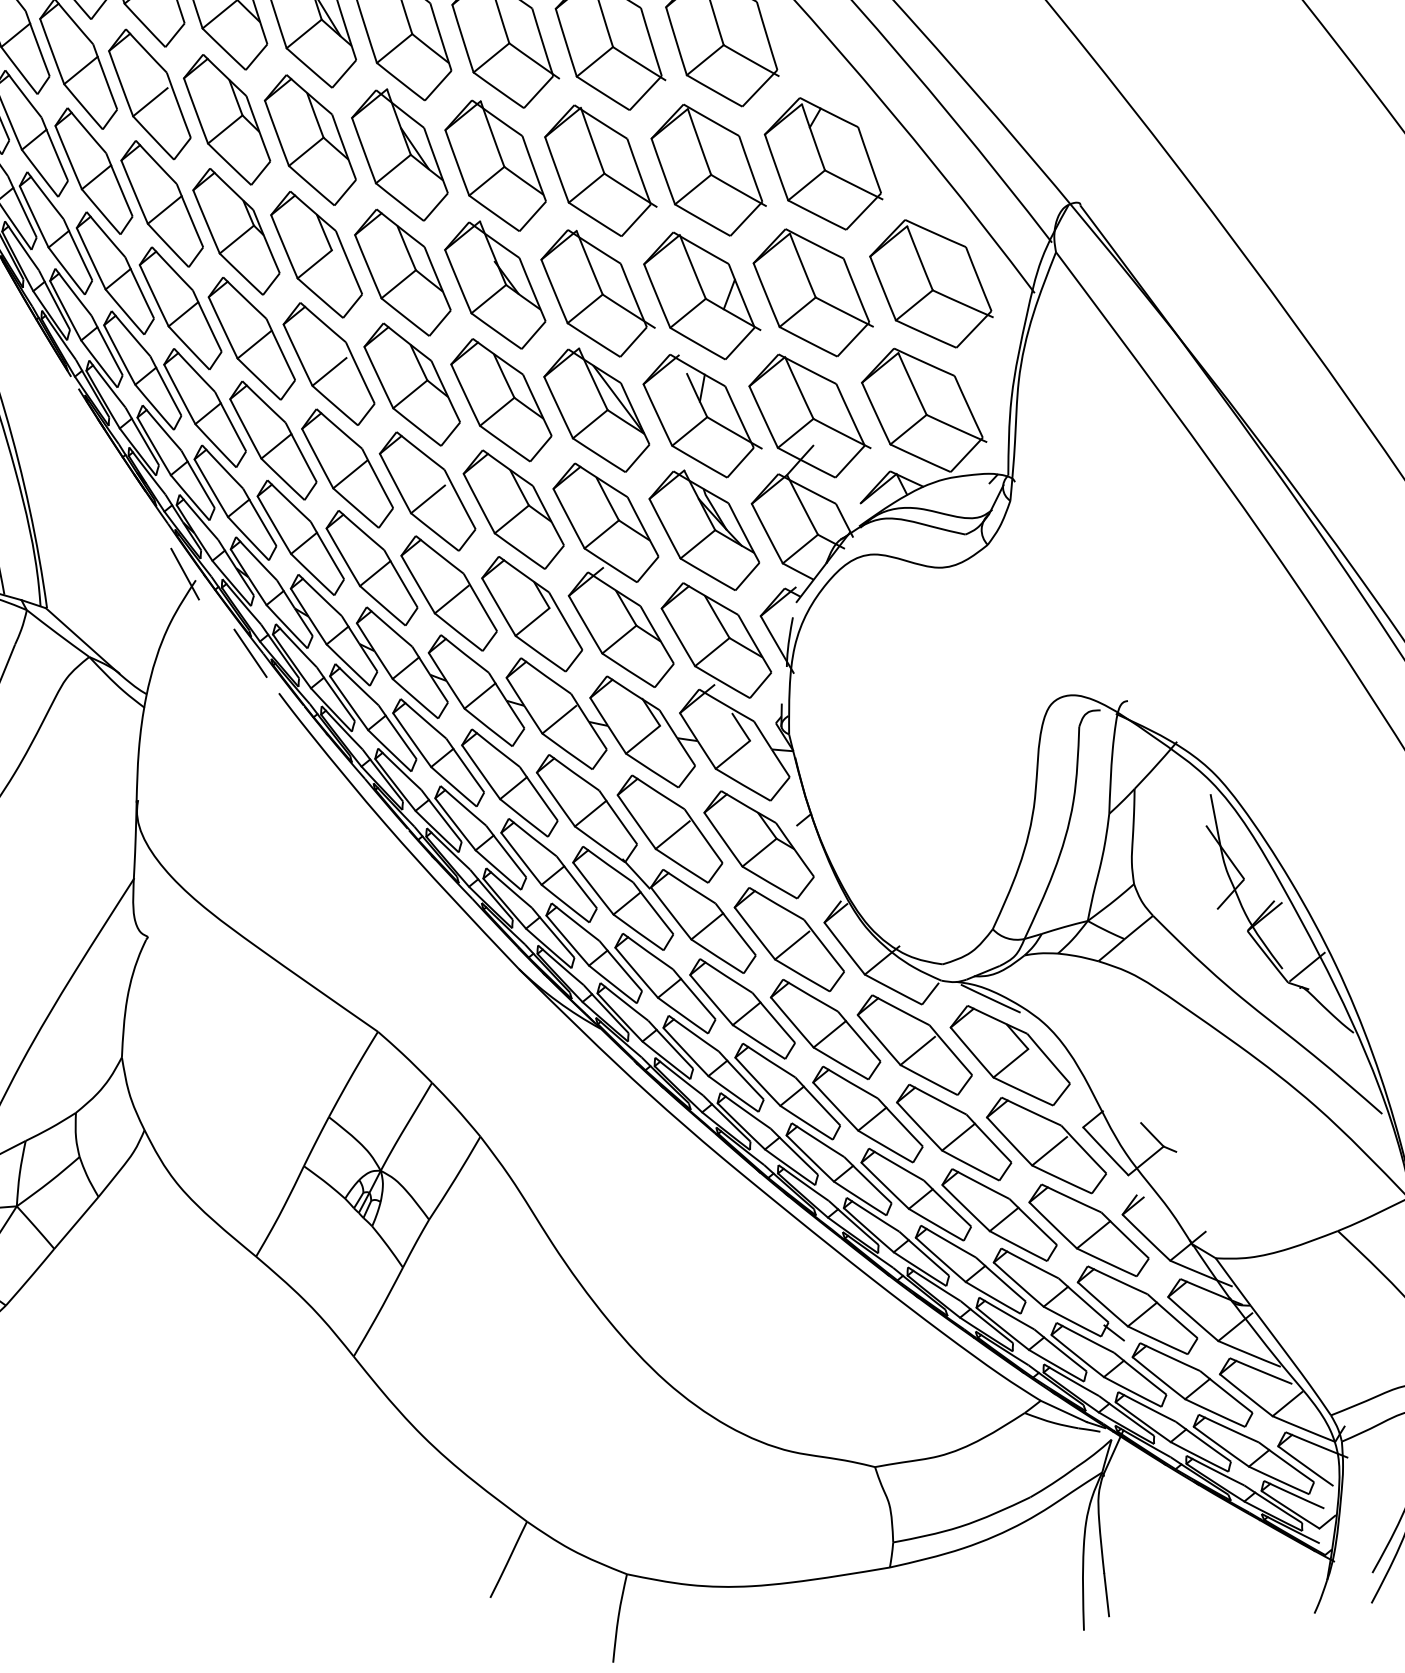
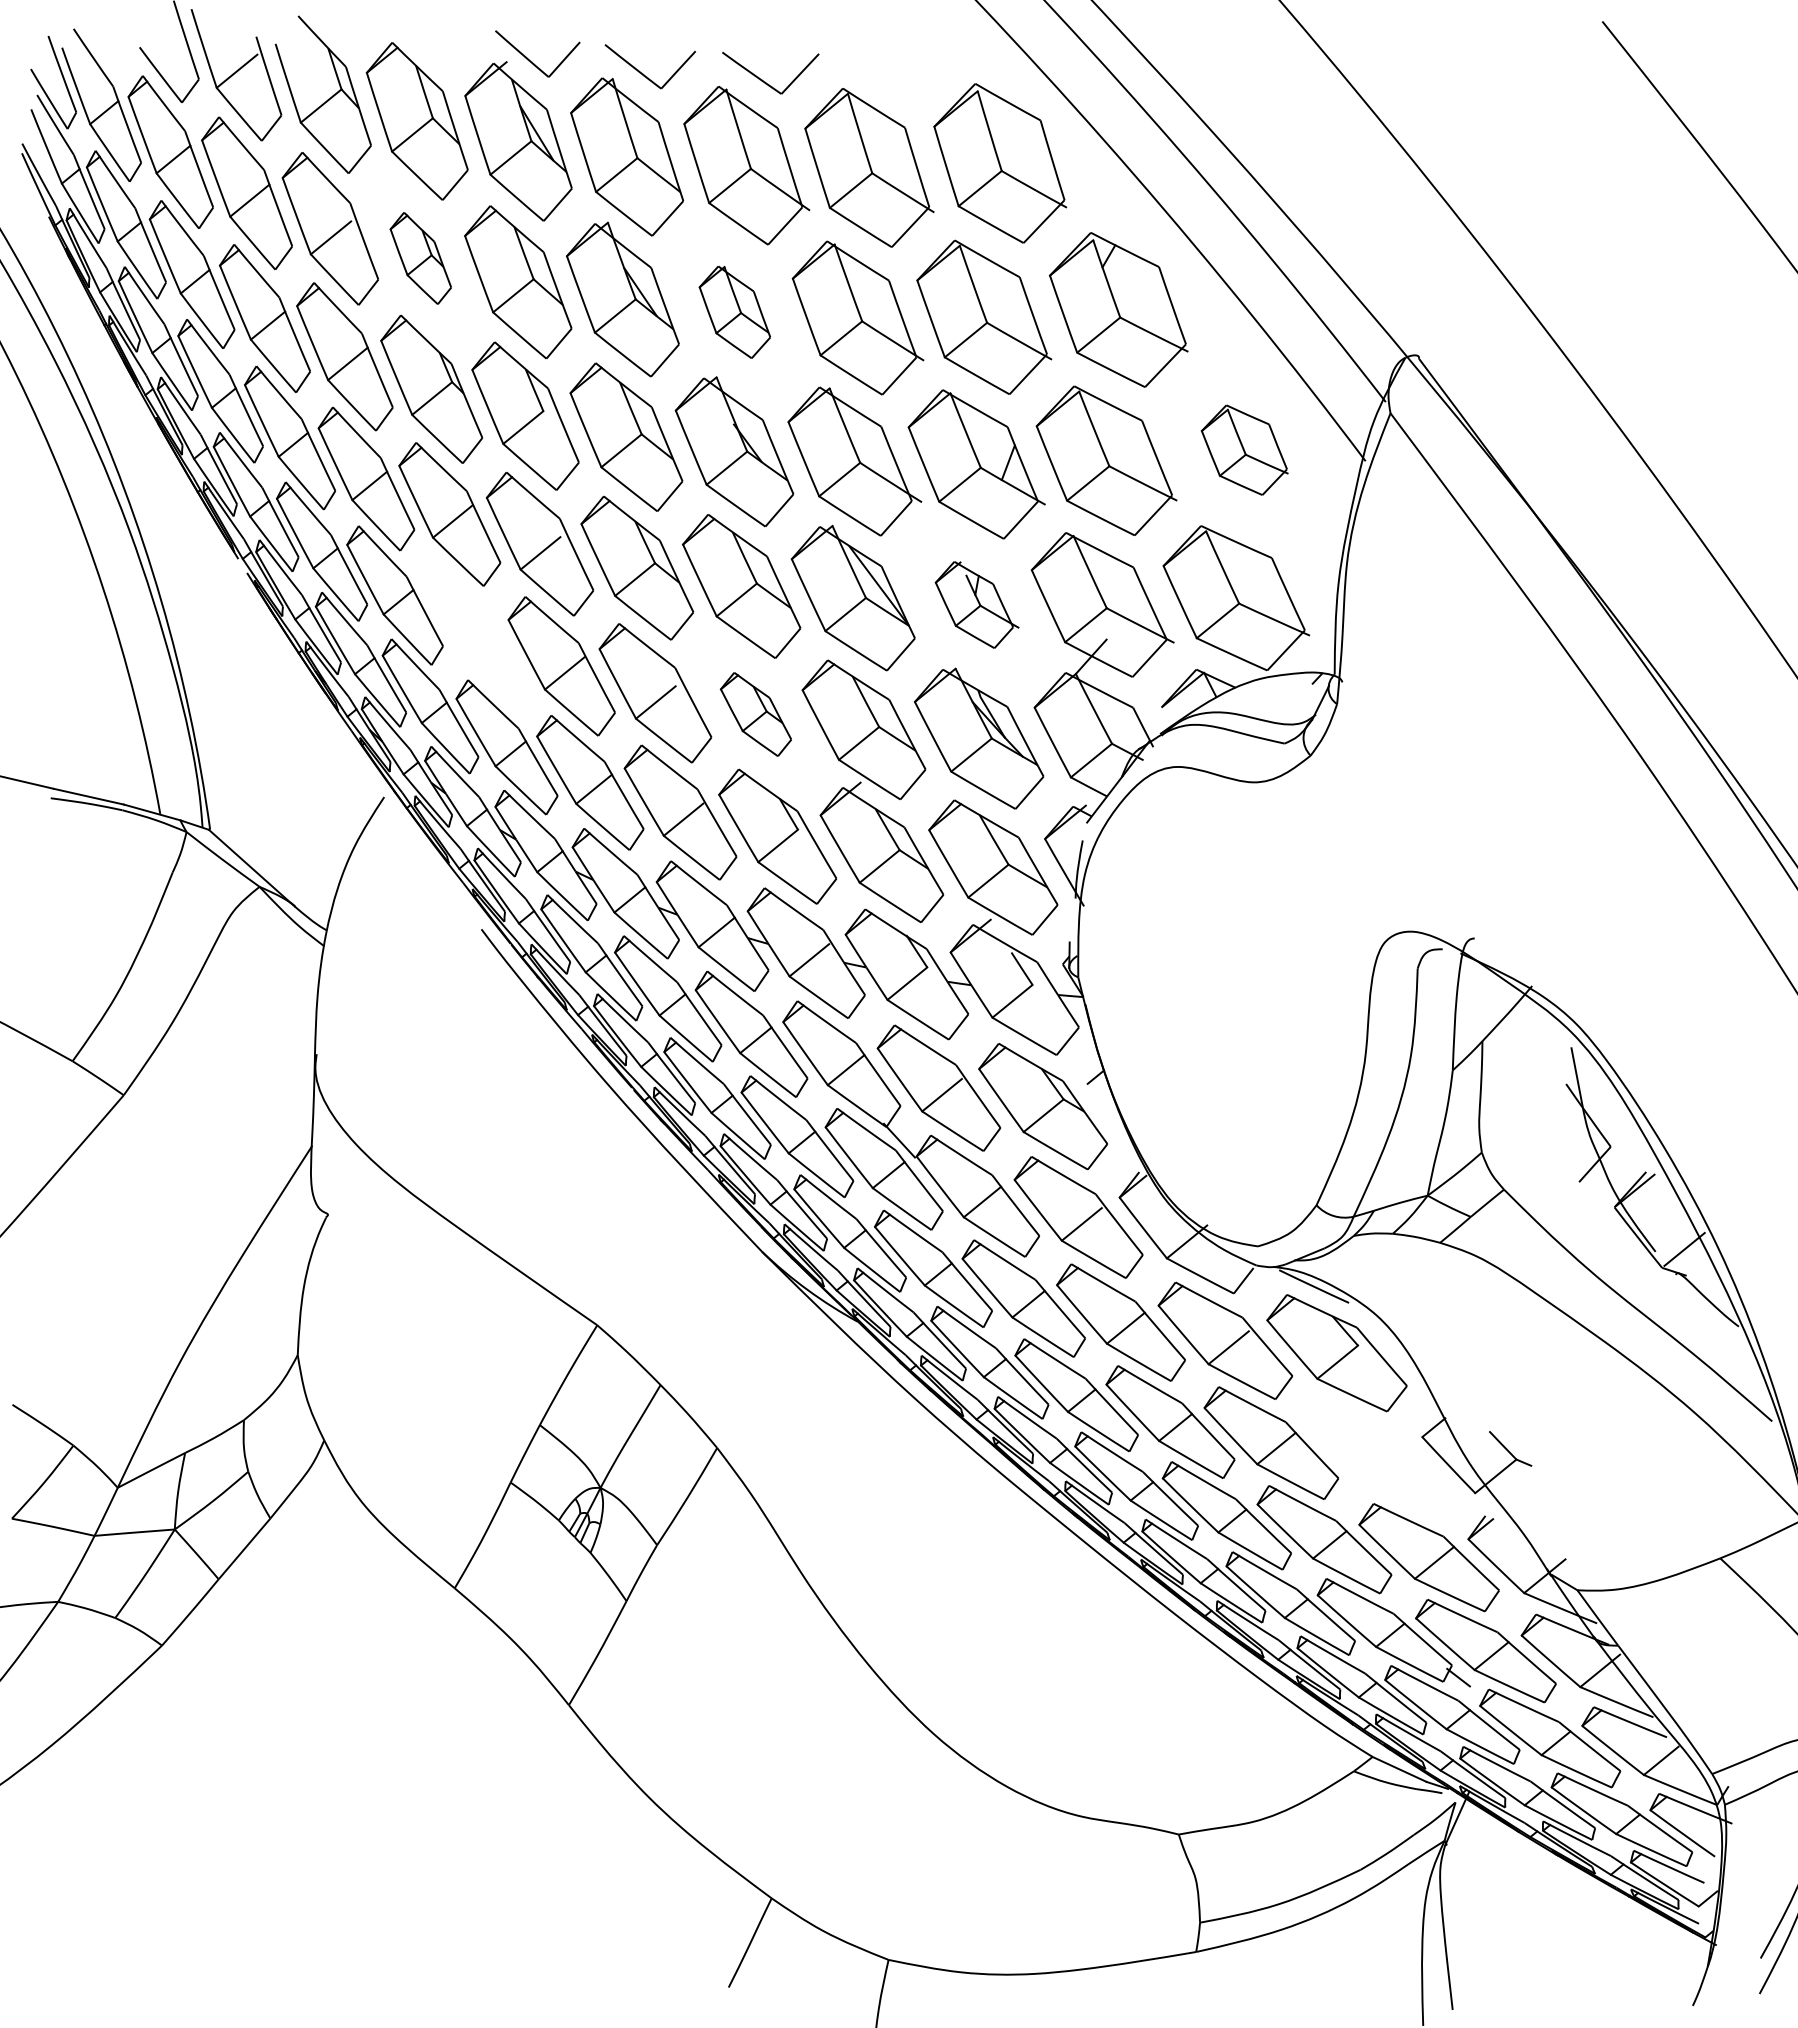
part: (226, 119) -> (420, 258), size x0.6
part: (495, 166) -> (734, 312), size x0.6
part: (931, 283) -> (1244, 449), size x0.6
part: (702, 415) -> (977, 604), size x0.6
part: (273, 440) -> (474, 633), removed
part: (513, 509) -> (755, 714), size x0.6
line: (184, 573) -> (371, 789), removed
line: (250, 653) -> (448, 882), removed
part: (1046, 1145) -> (1379, 1458), removed

